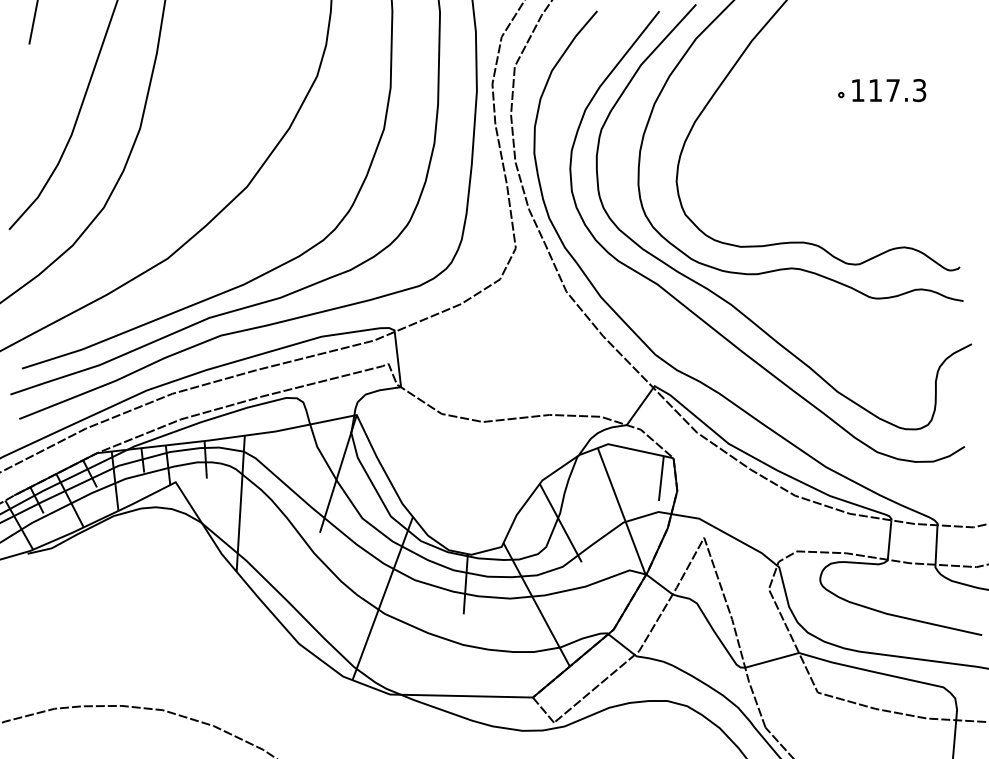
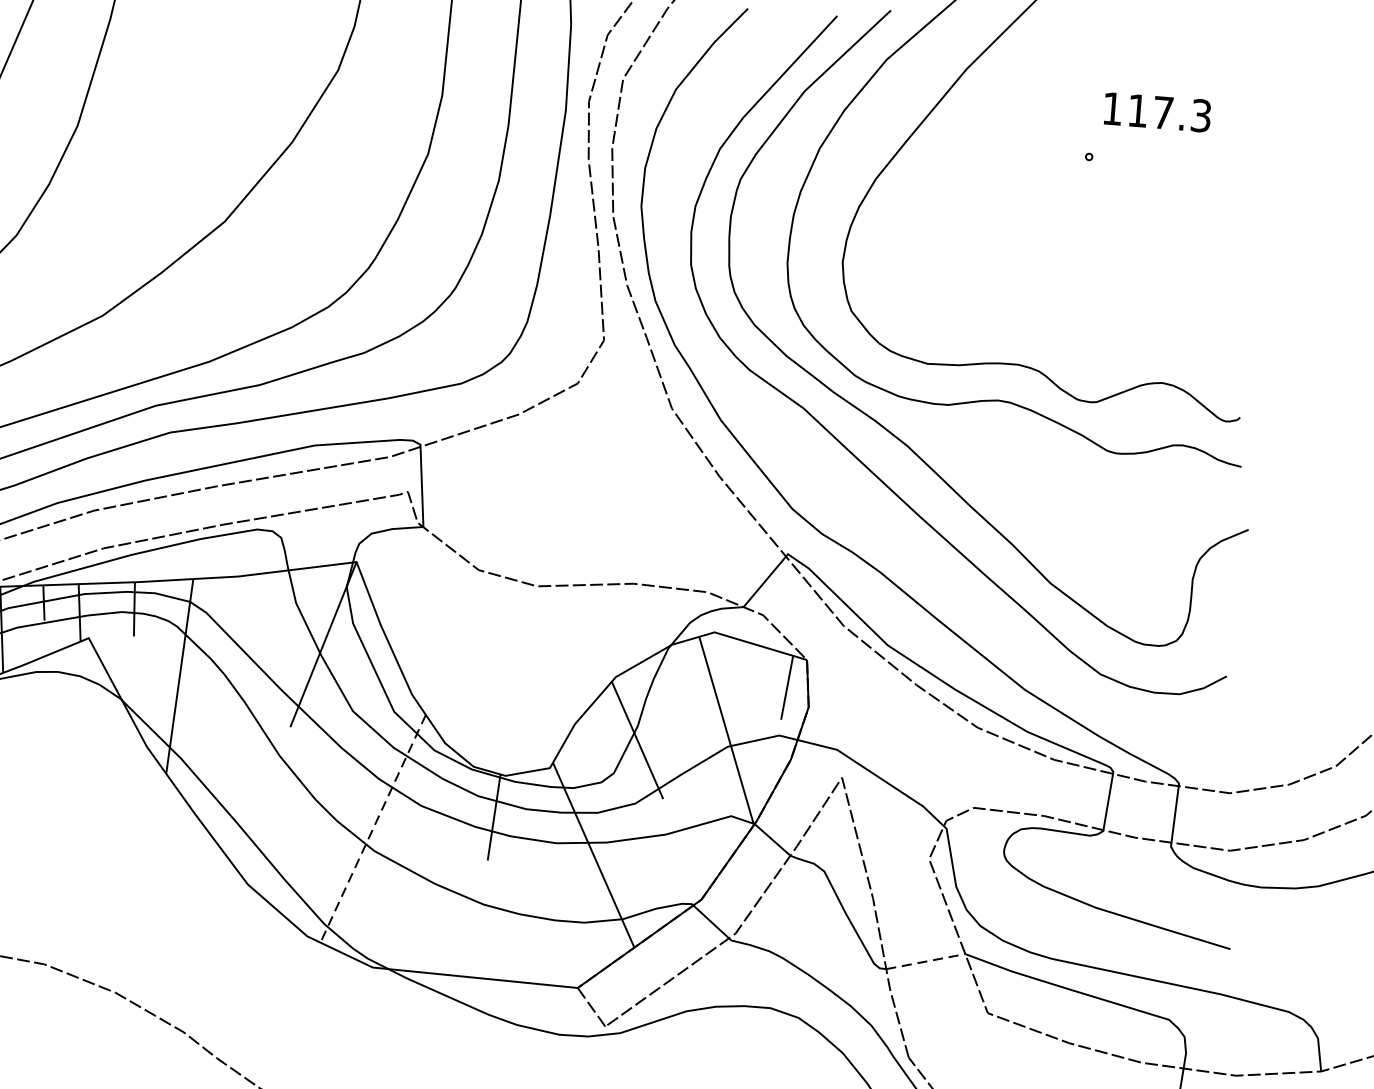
text: (889, 90) -> (1158, 112), moved
line: (382, 599) -> (372, 830), solid -> dashed
line: (772, 660) -> (926, 961), solid -> dashed

